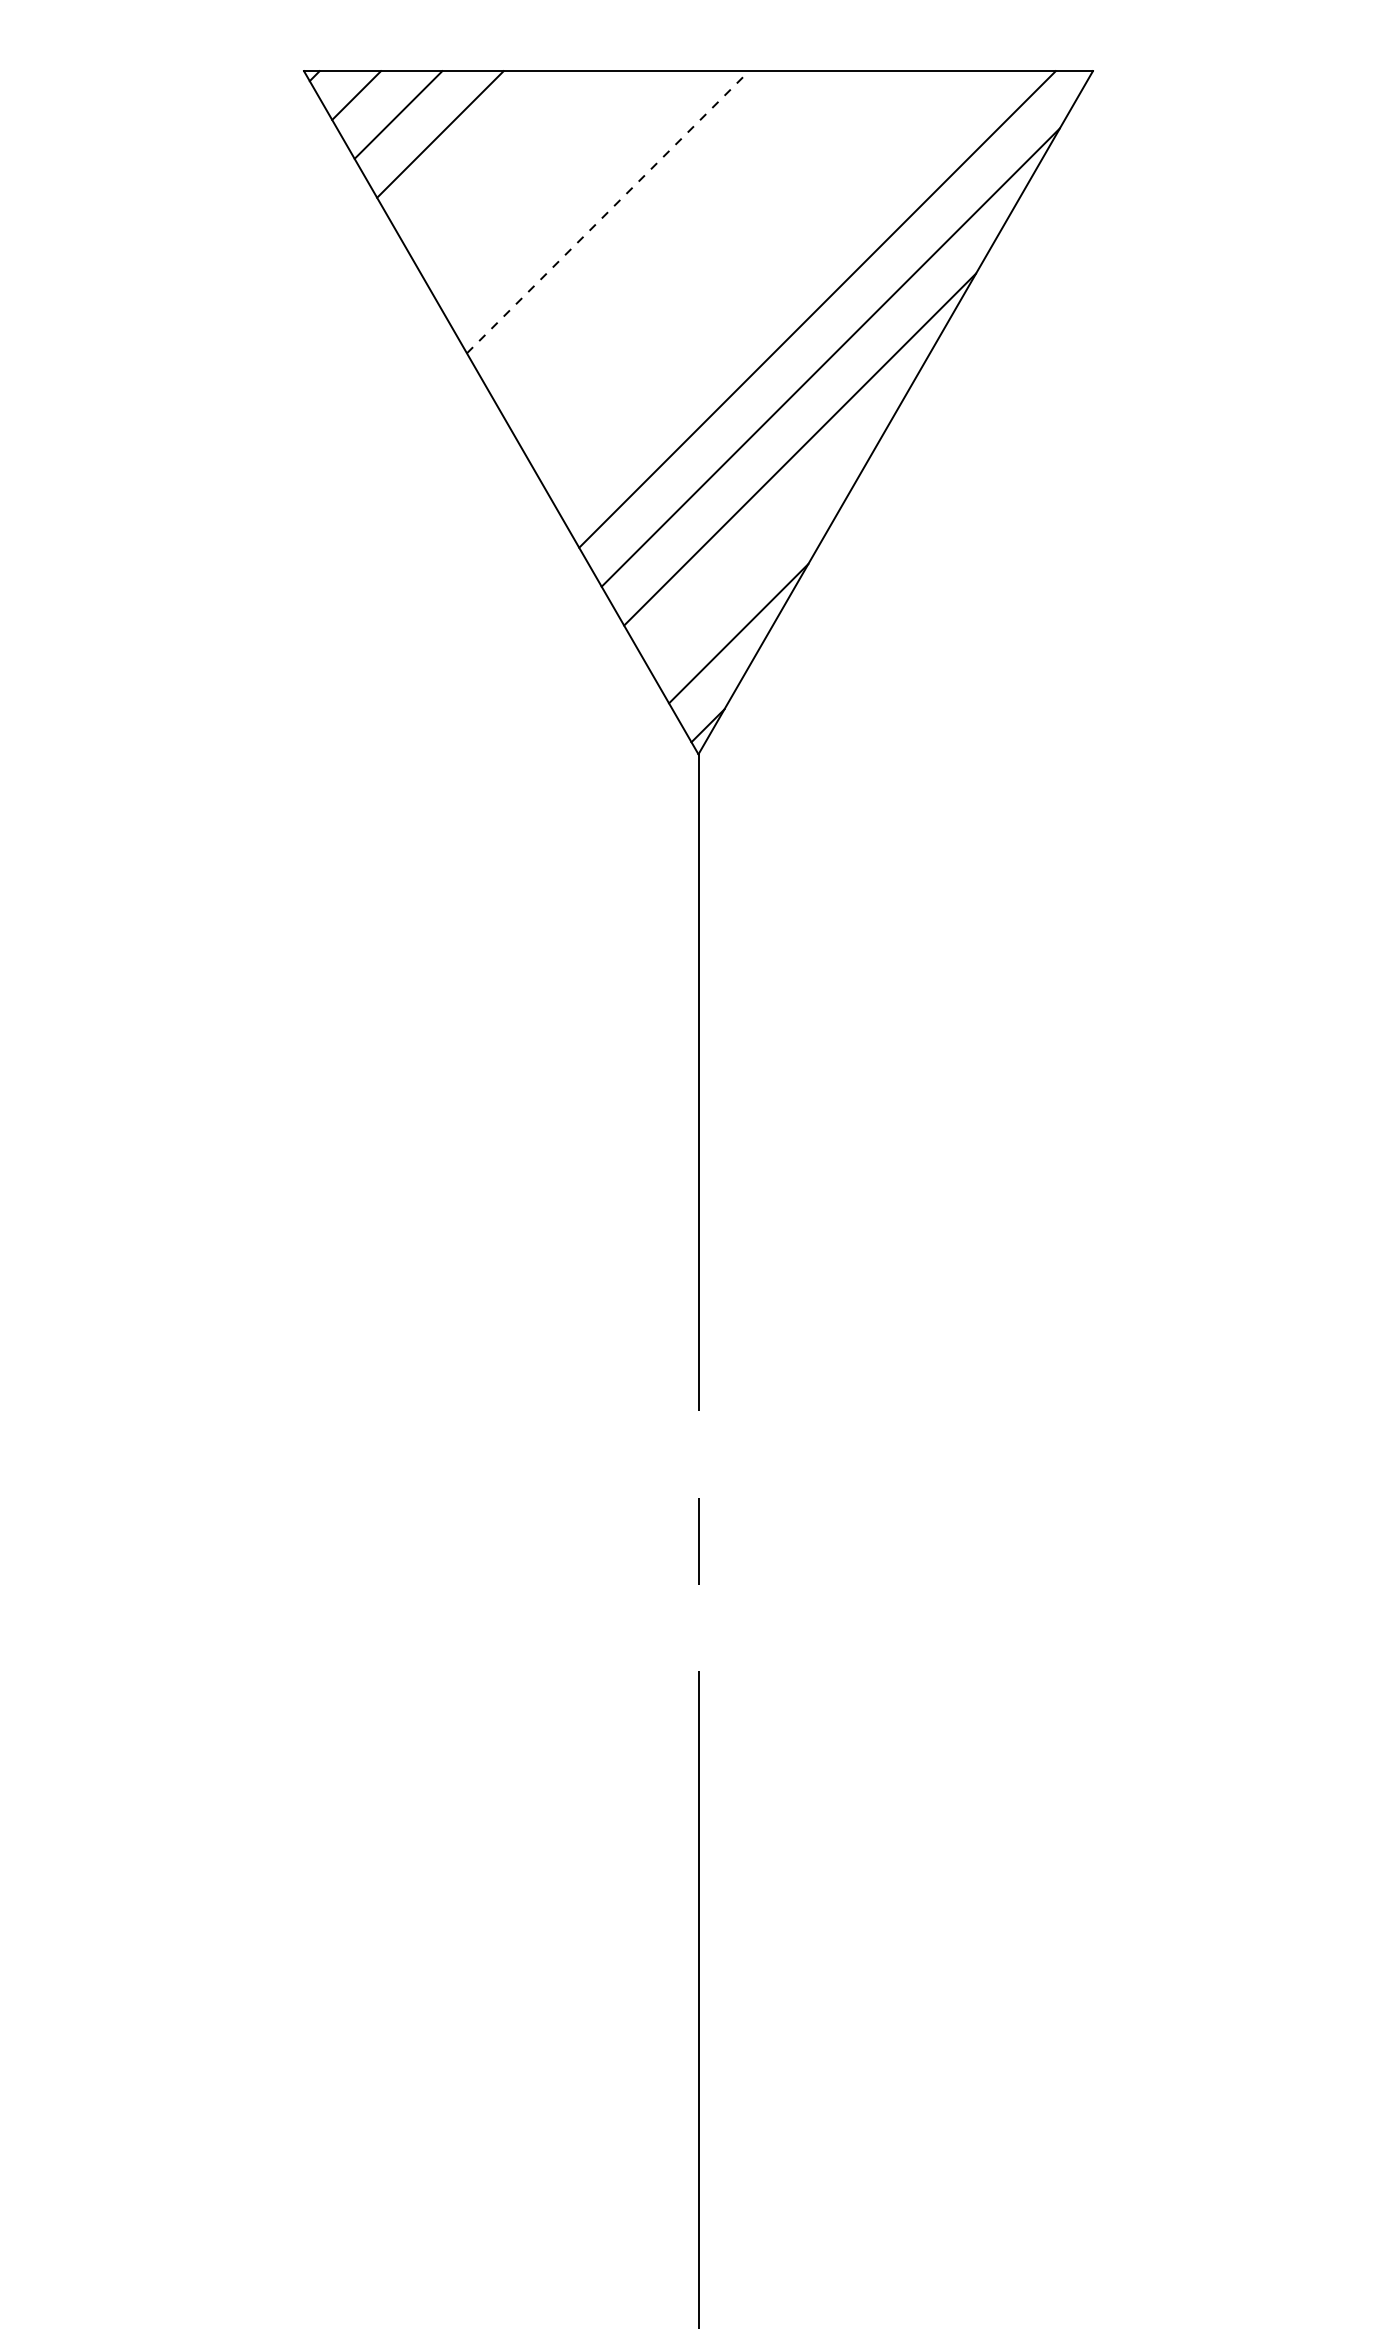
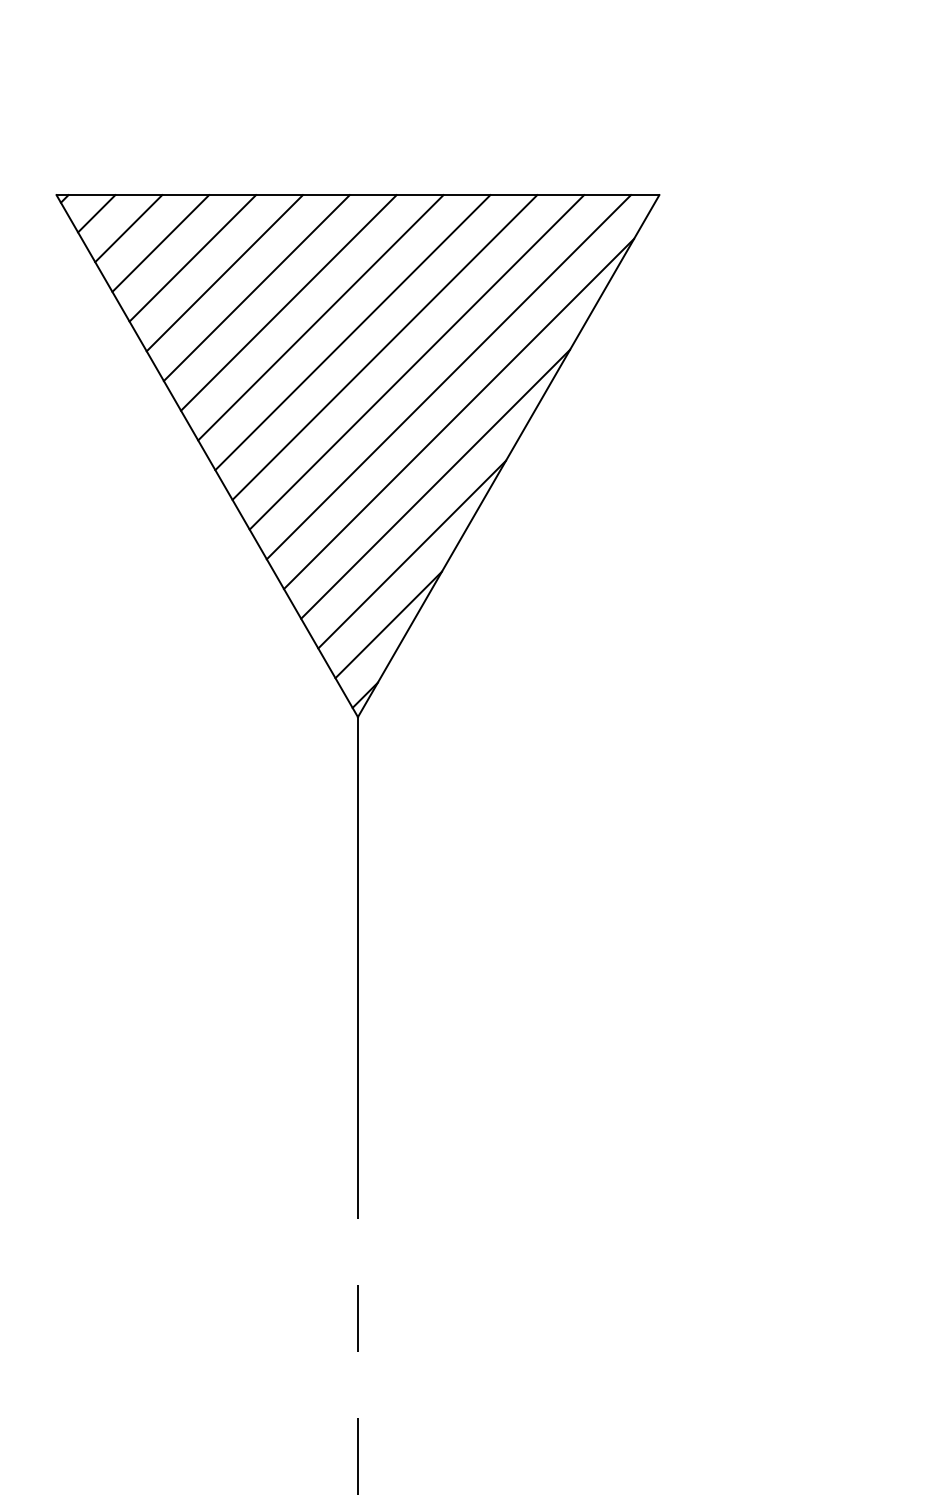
line: (482, 153) -> (192, 258), added
line: (524, 173) -> (225, 273), added
line: (565, 192) -> (256, 287), added
line: (608, 212) -> (289, 303), dashed -> solid
line: (649, 231) -> (320, 317), added
line: (691, 251) -> (352, 332), added
line: (733, 270) -> (384, 347), added
line: (775, 289) -> (416, 361), added
line: (769, 541) -> (412, 554), added

